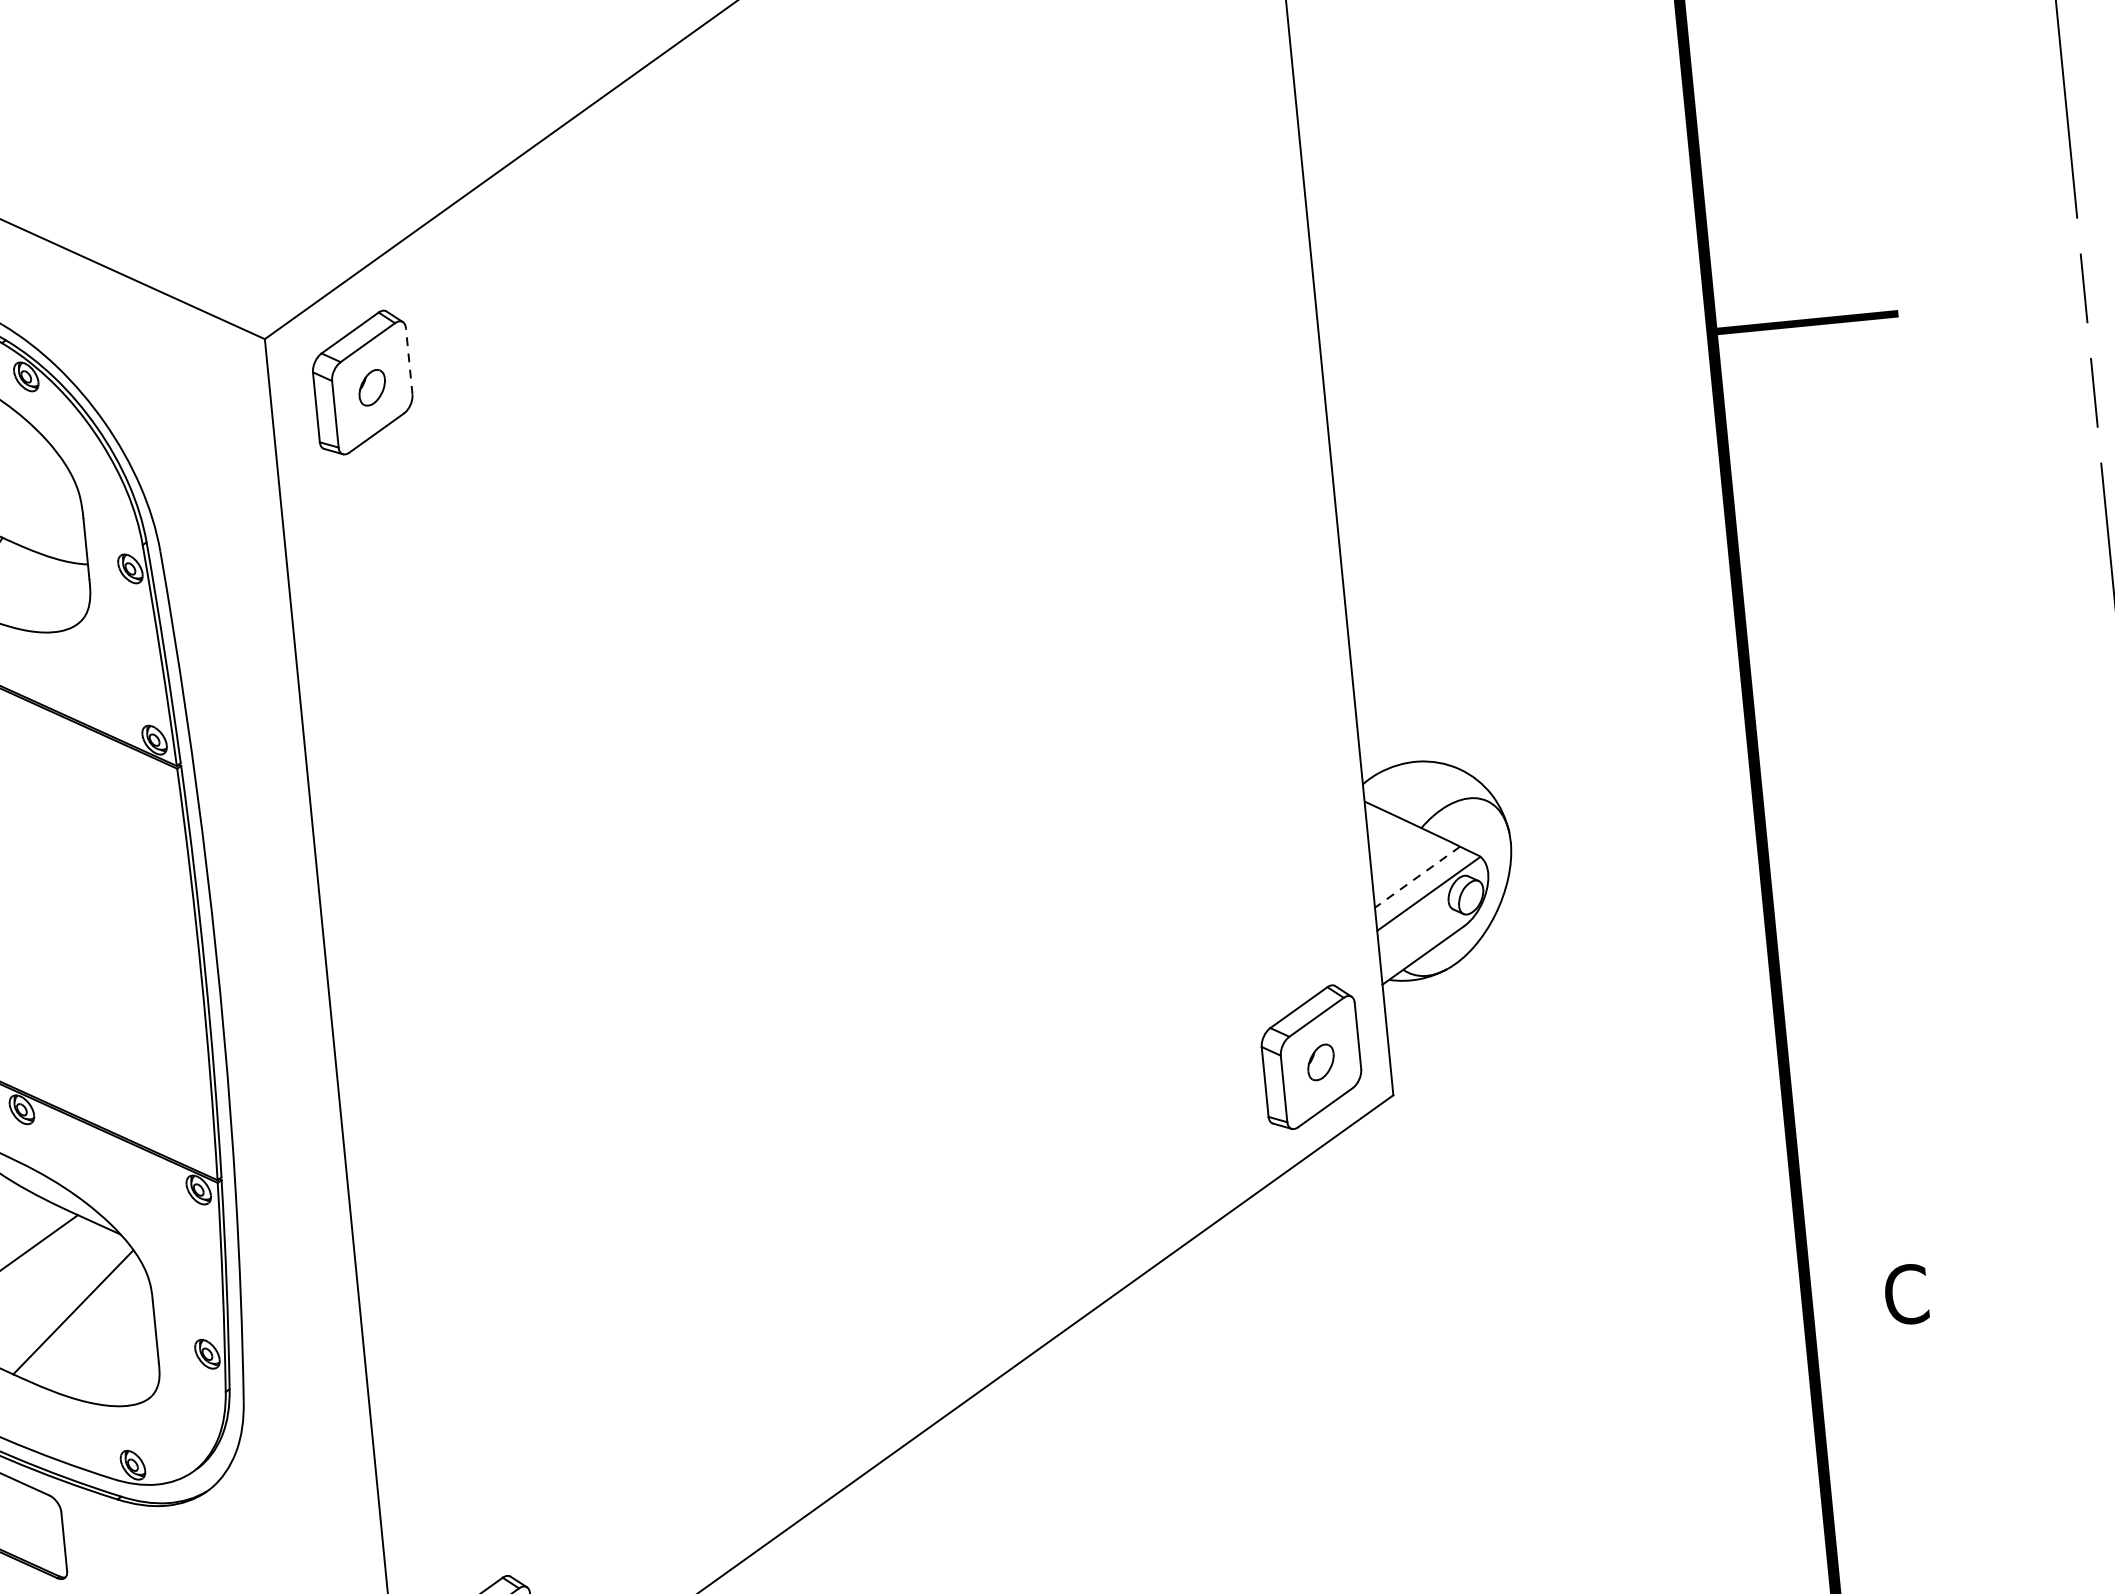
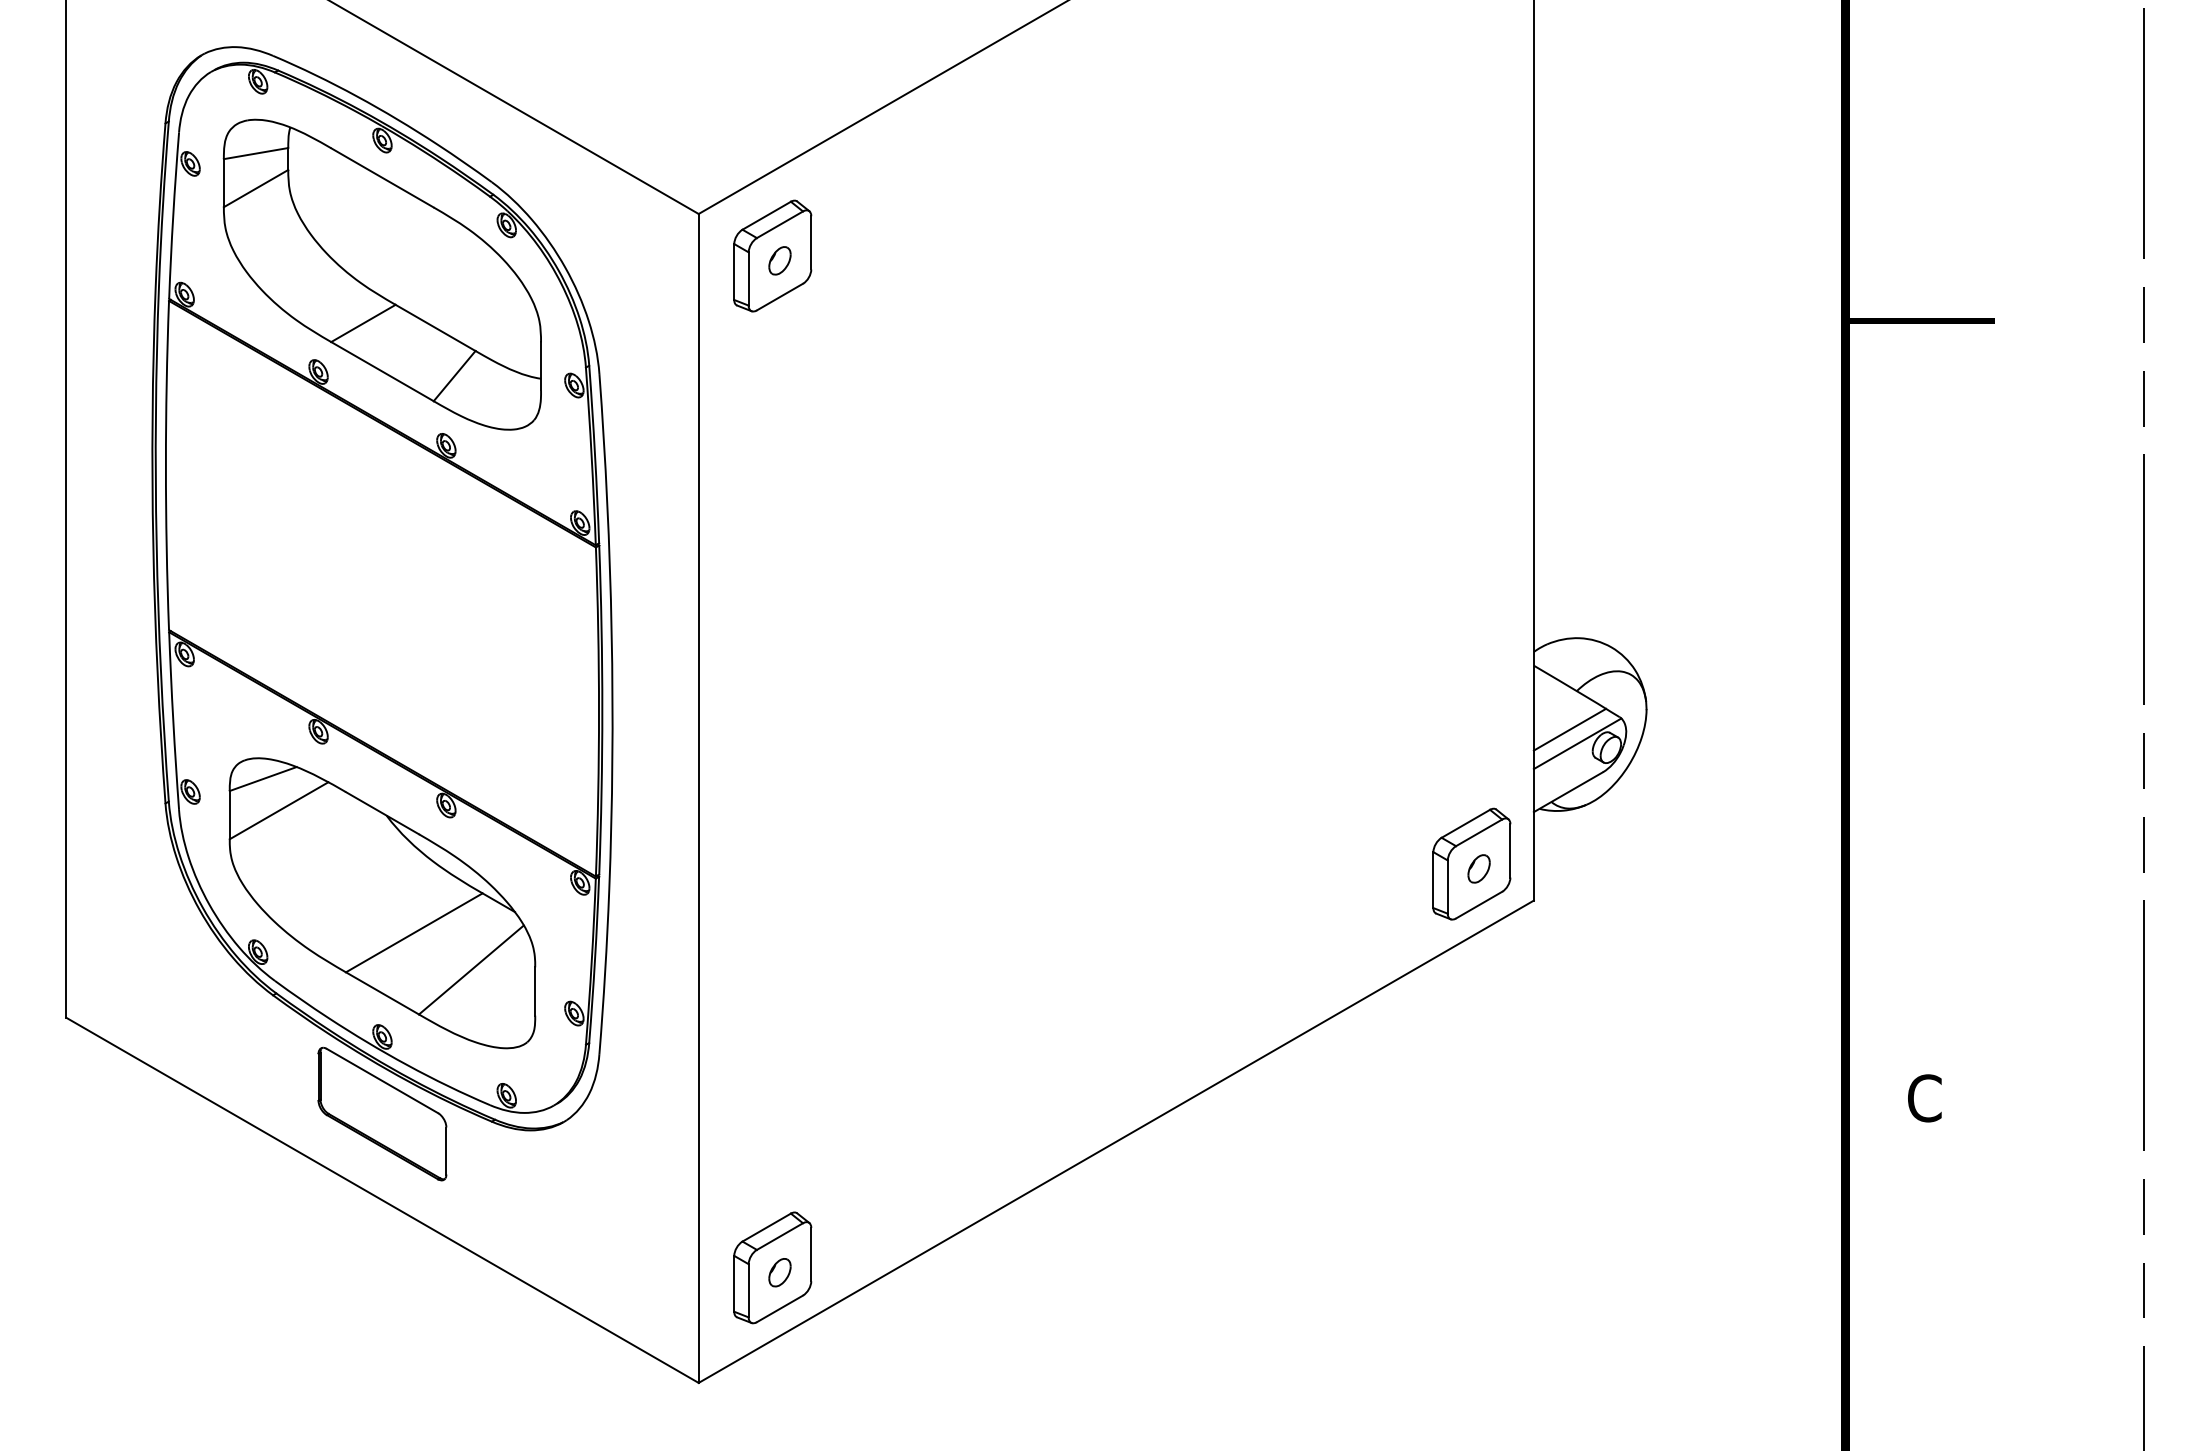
line: (409, 360) -> (811, 242), dashed -> solid
line: (1416, 876) -> (1569, 729), dashed -> solid

